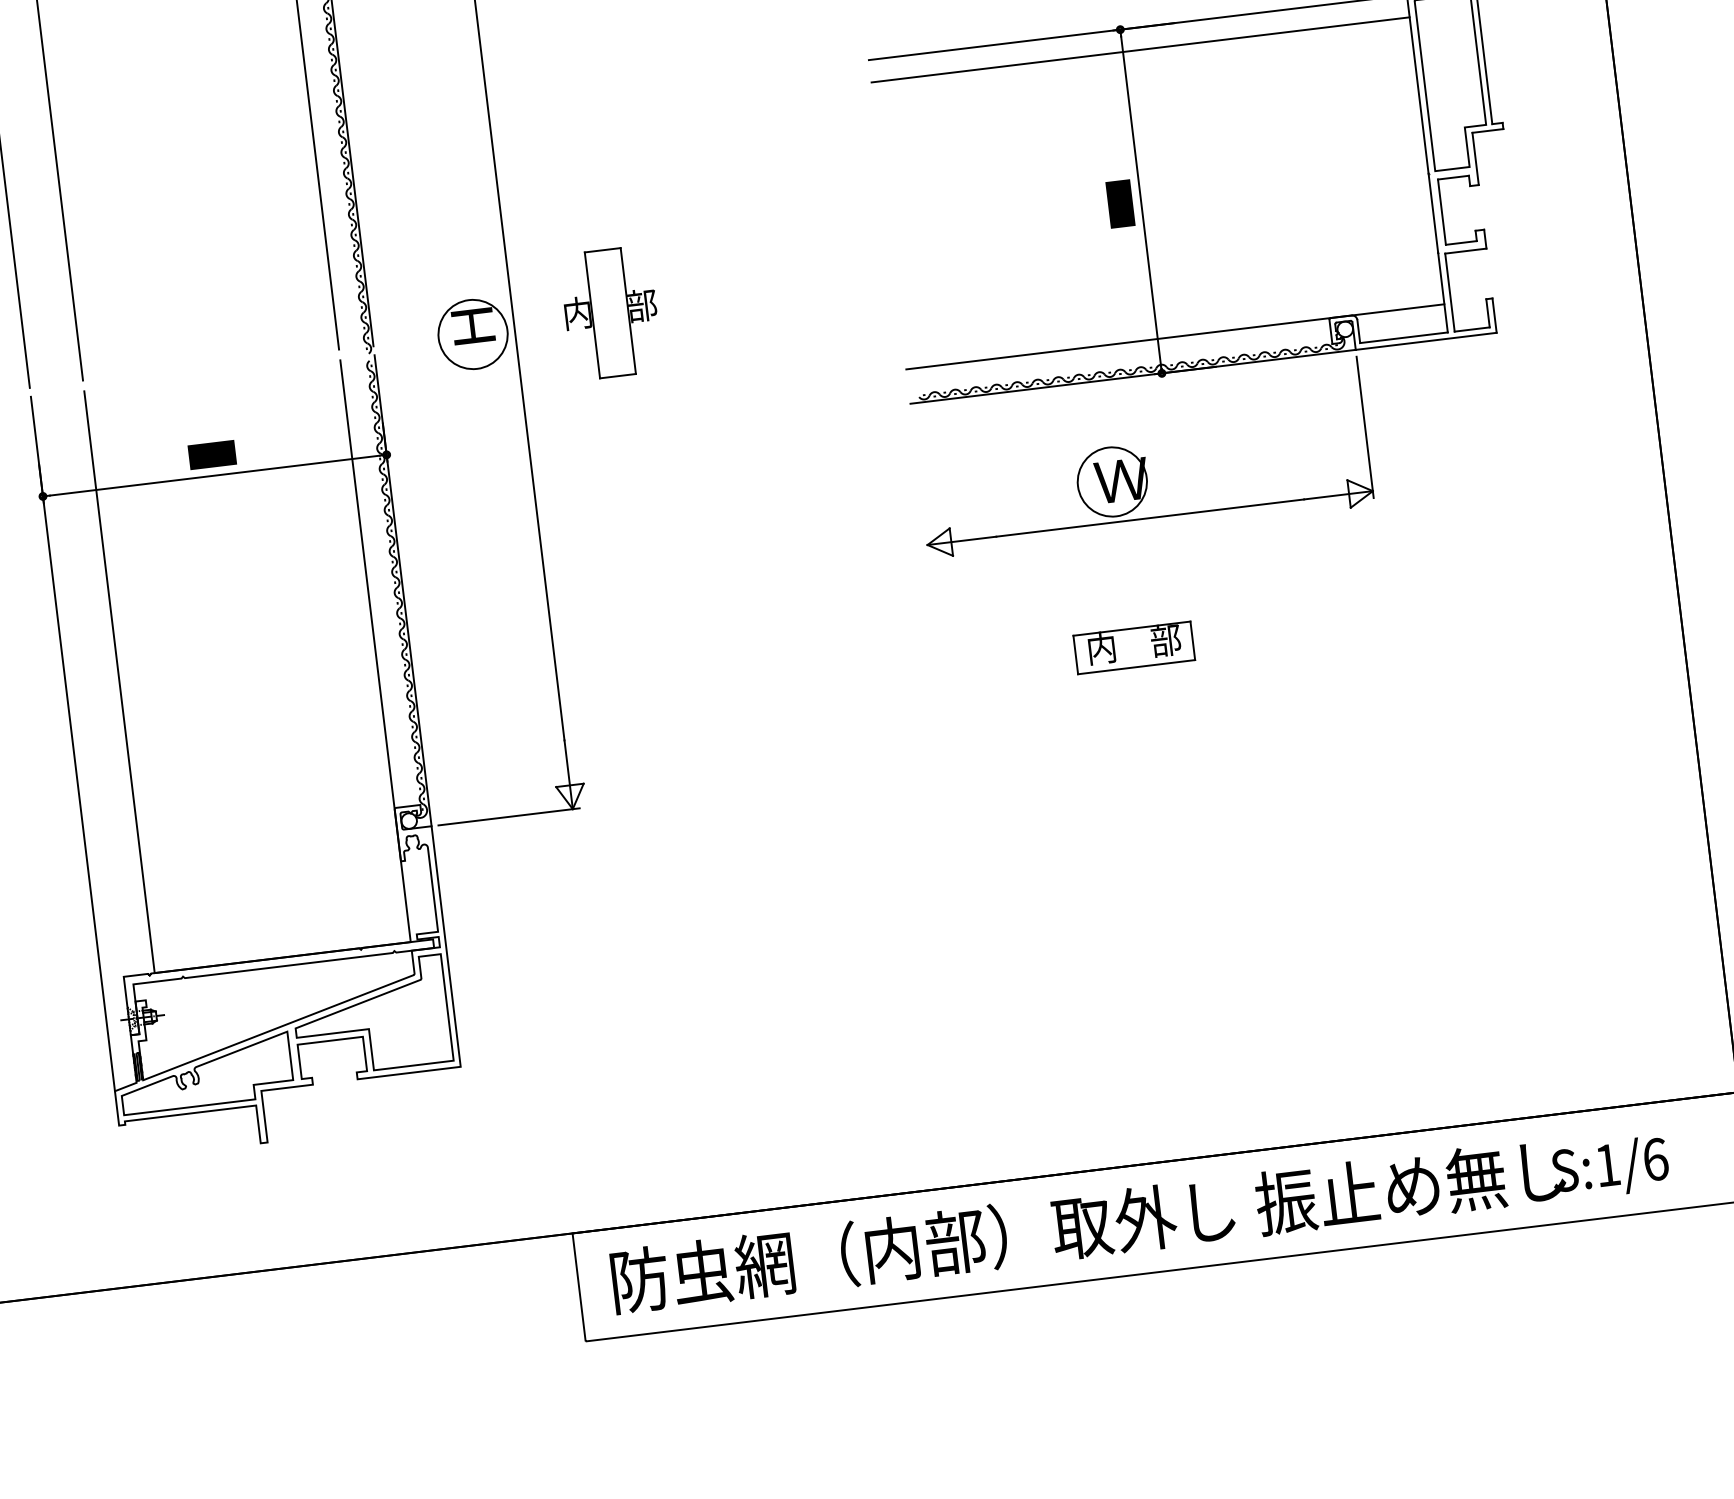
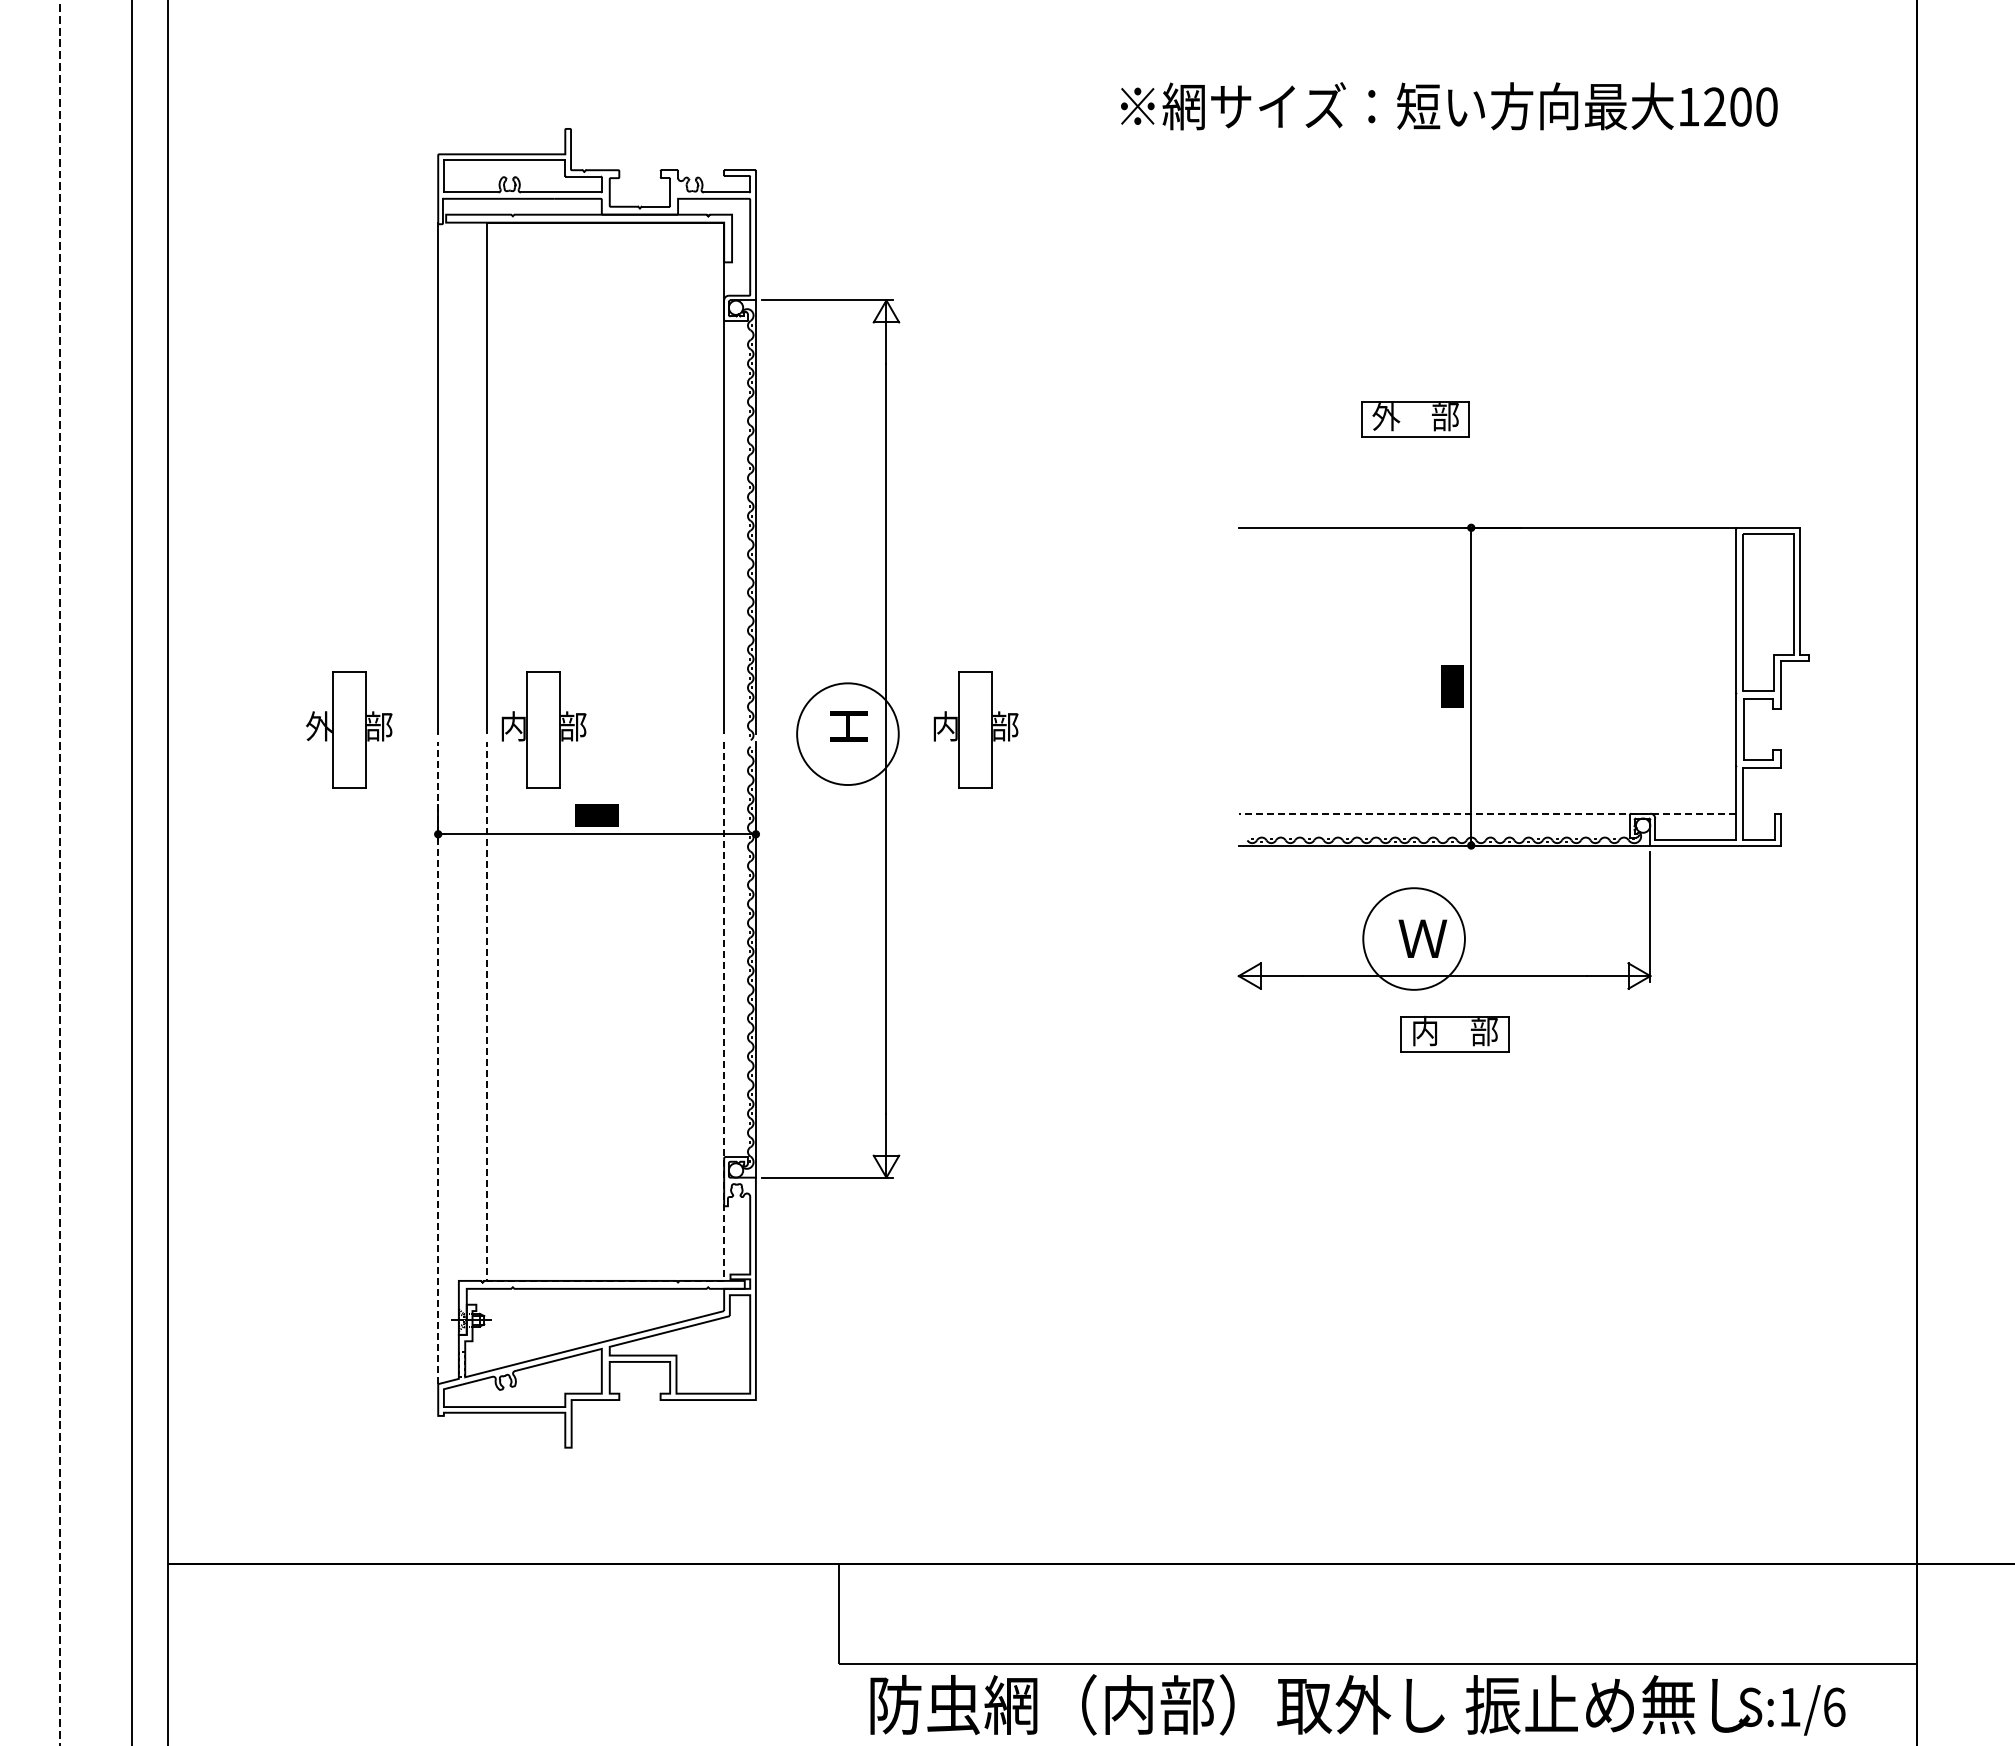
line: (1140, 49) -> (1487, 548), removed
circle: (472, 333) -> (847, 733), size x1.6
line: (1175, 336) -> (1487, 813), solid -> dashed
part: (143, 369) -> (543, 729), added
circle: (1111, 481) -> (1413, 938), size x1.6
part: (1133, 647) -> (1454, 1034), moved
line: (73, 744) -> (438, 1063), solid -> dashed
line: (282, 957) -> (605, 1280), solid -> dashed
hatch: (138, 1066) -> (462, 1364), removed
text: (1139, 1218) -> (1357, 1704), moved

